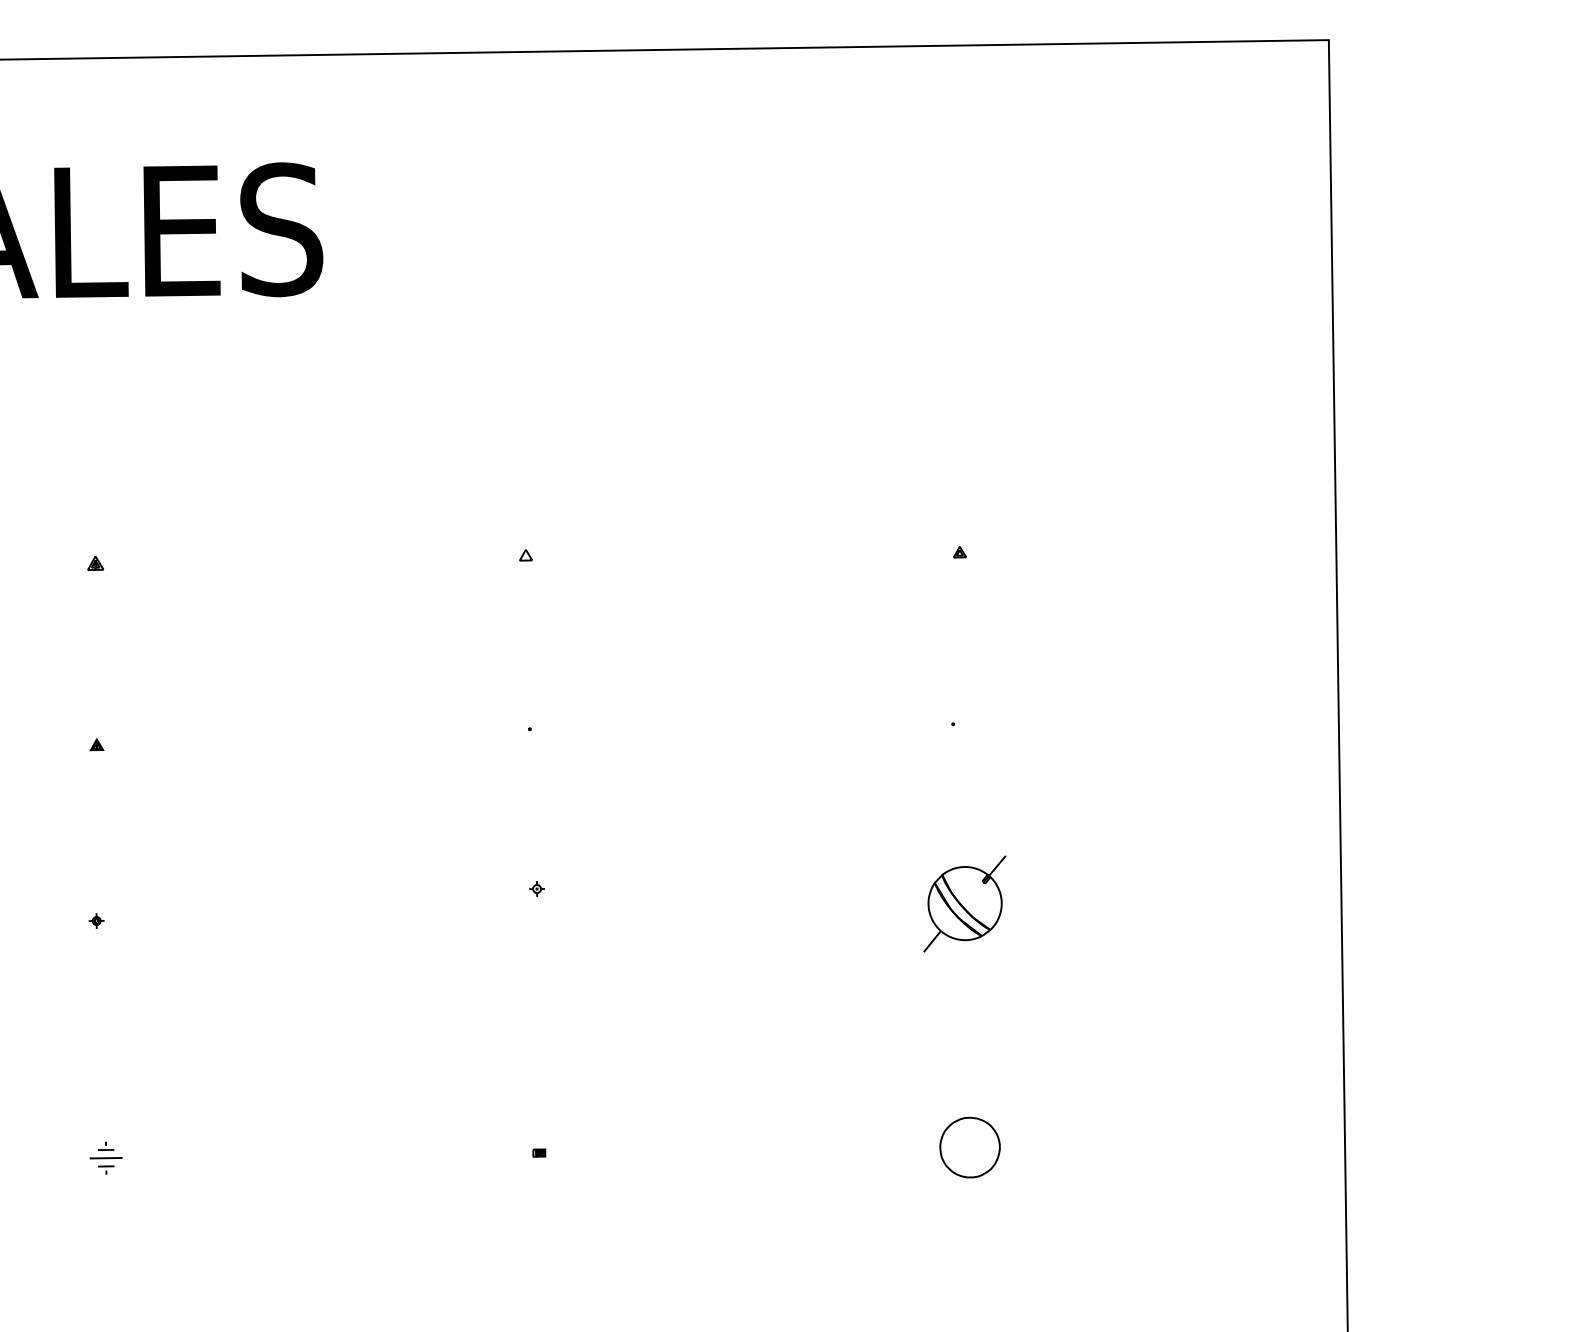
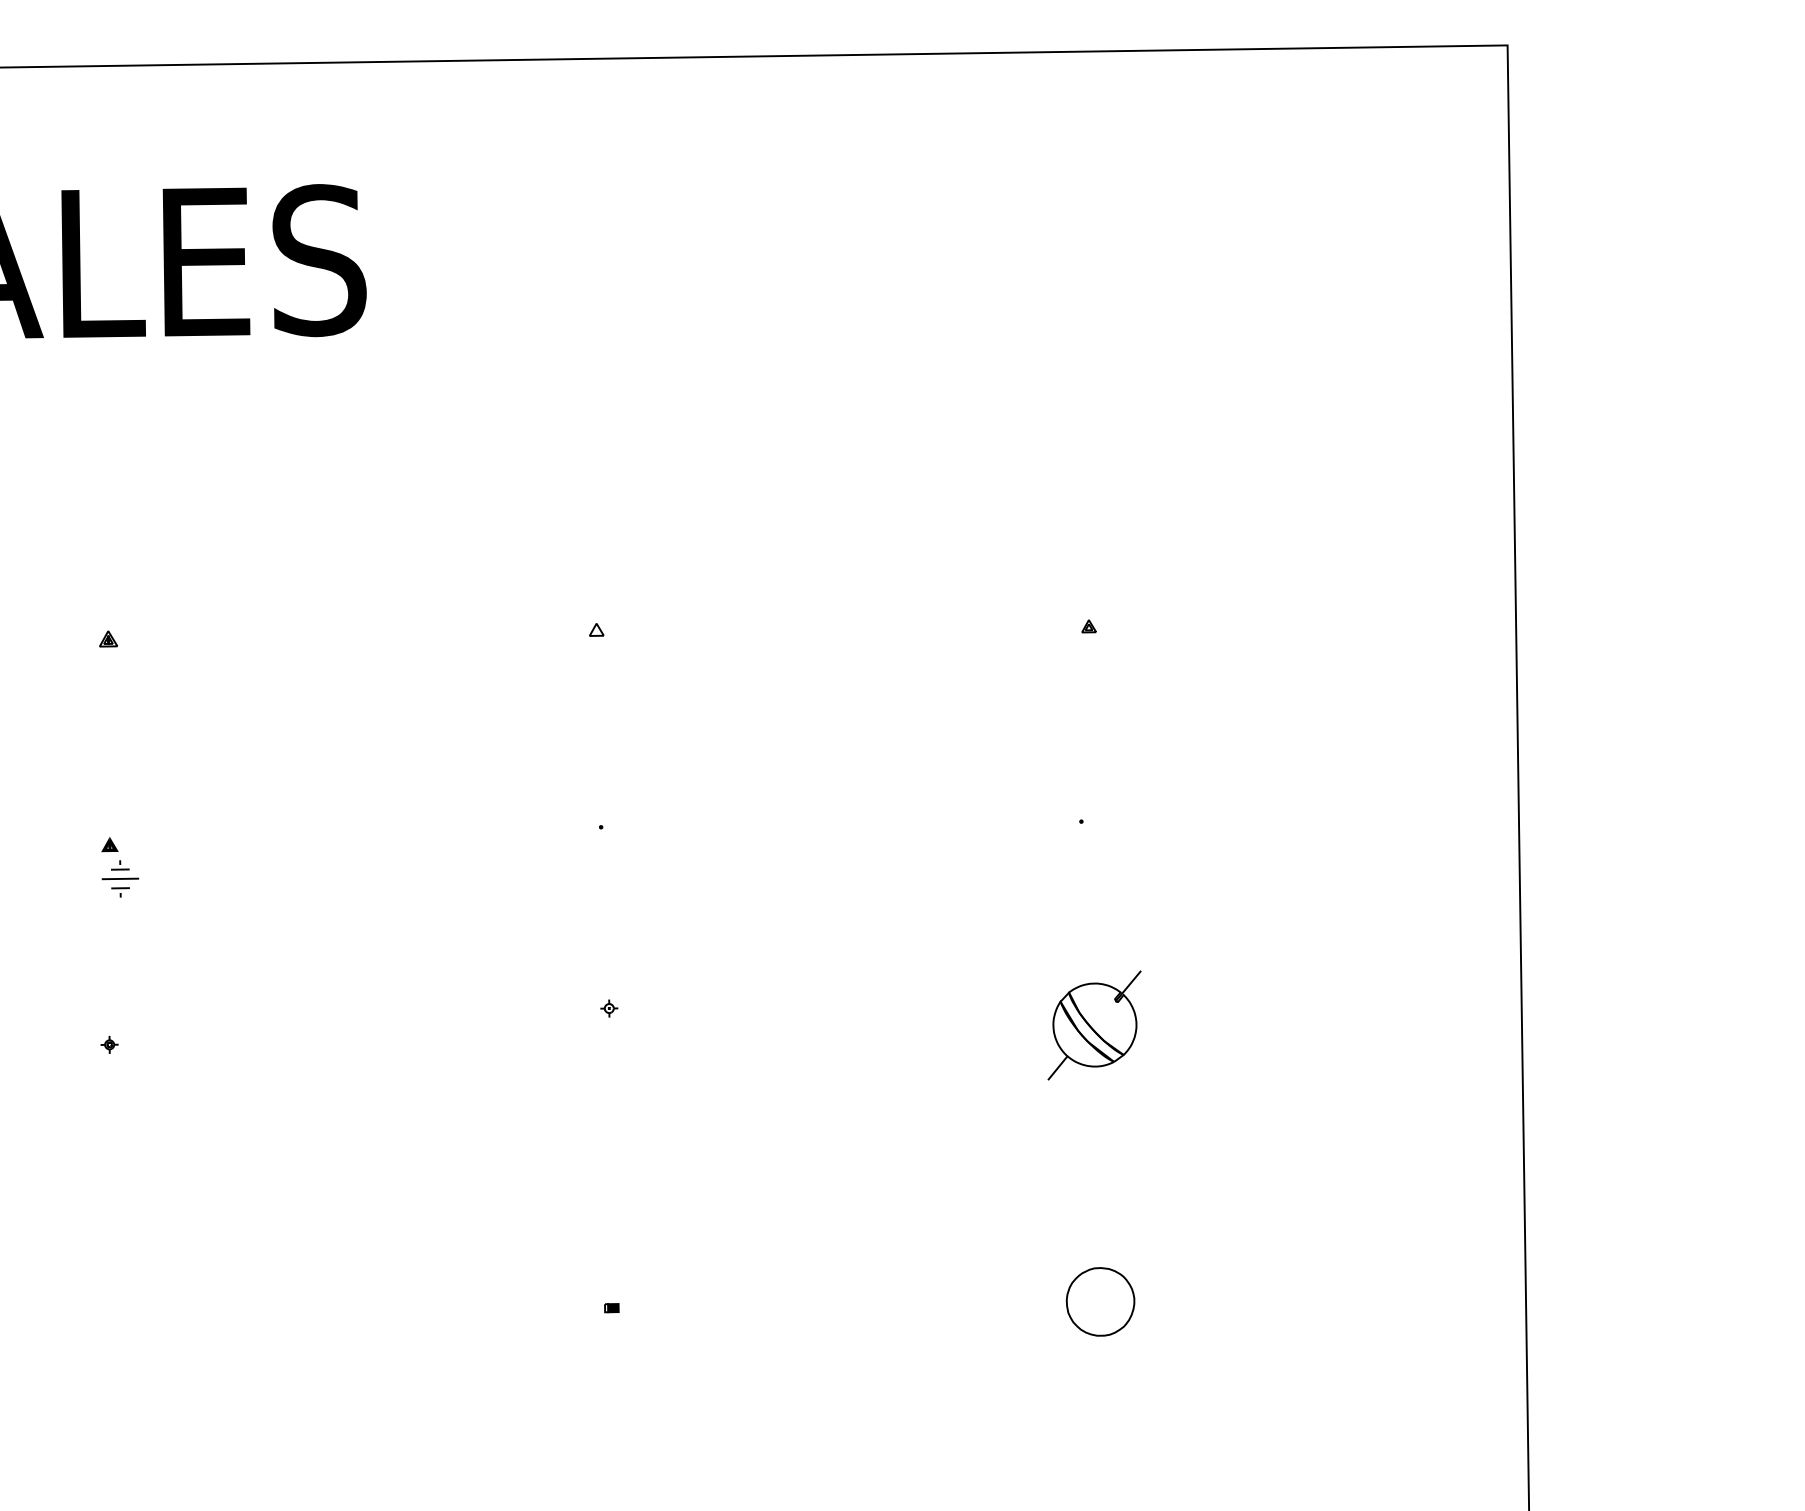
part: (106, 1157) -> (120, 878), moved

